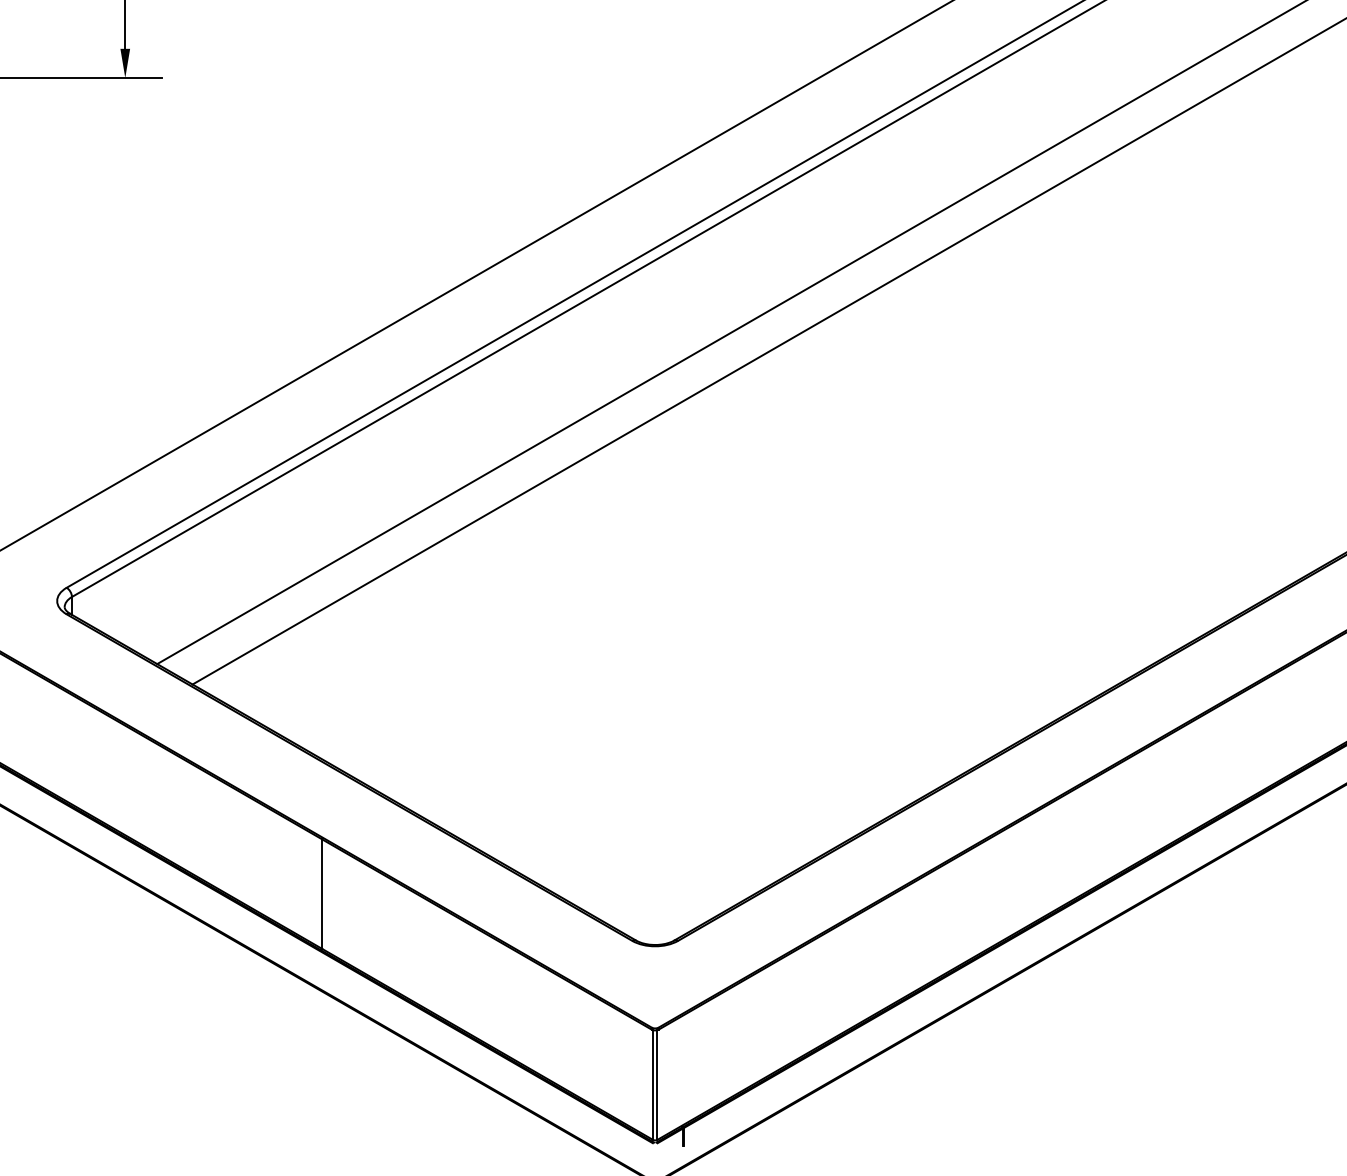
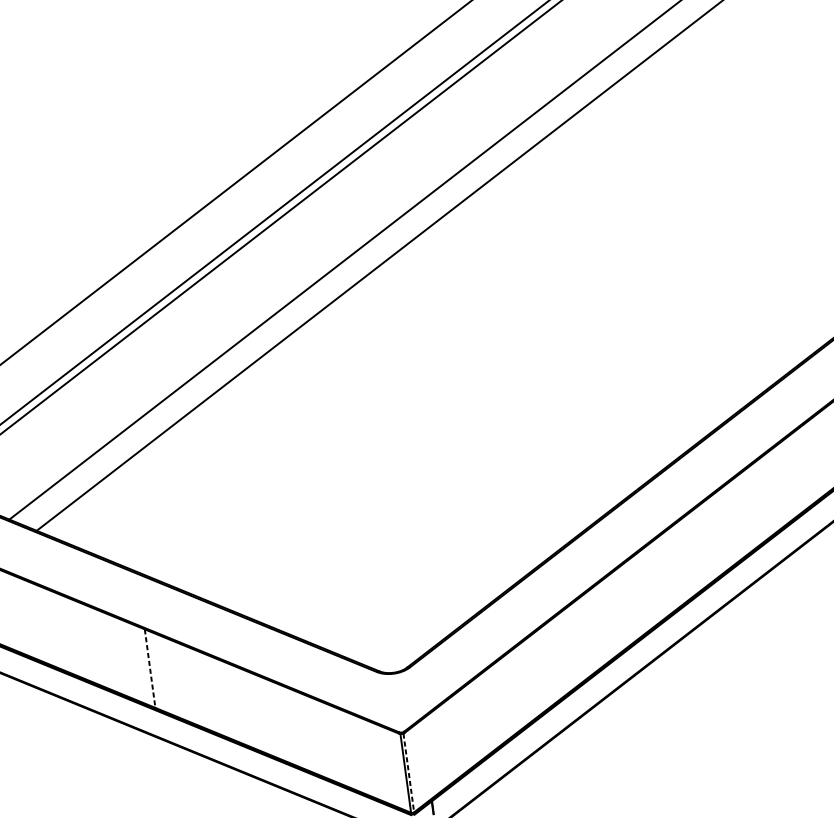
line: (322, 894) -> (150, 668), solid -> dashed
line: (657, 1085) -> (408, 773), solid -> dashed

